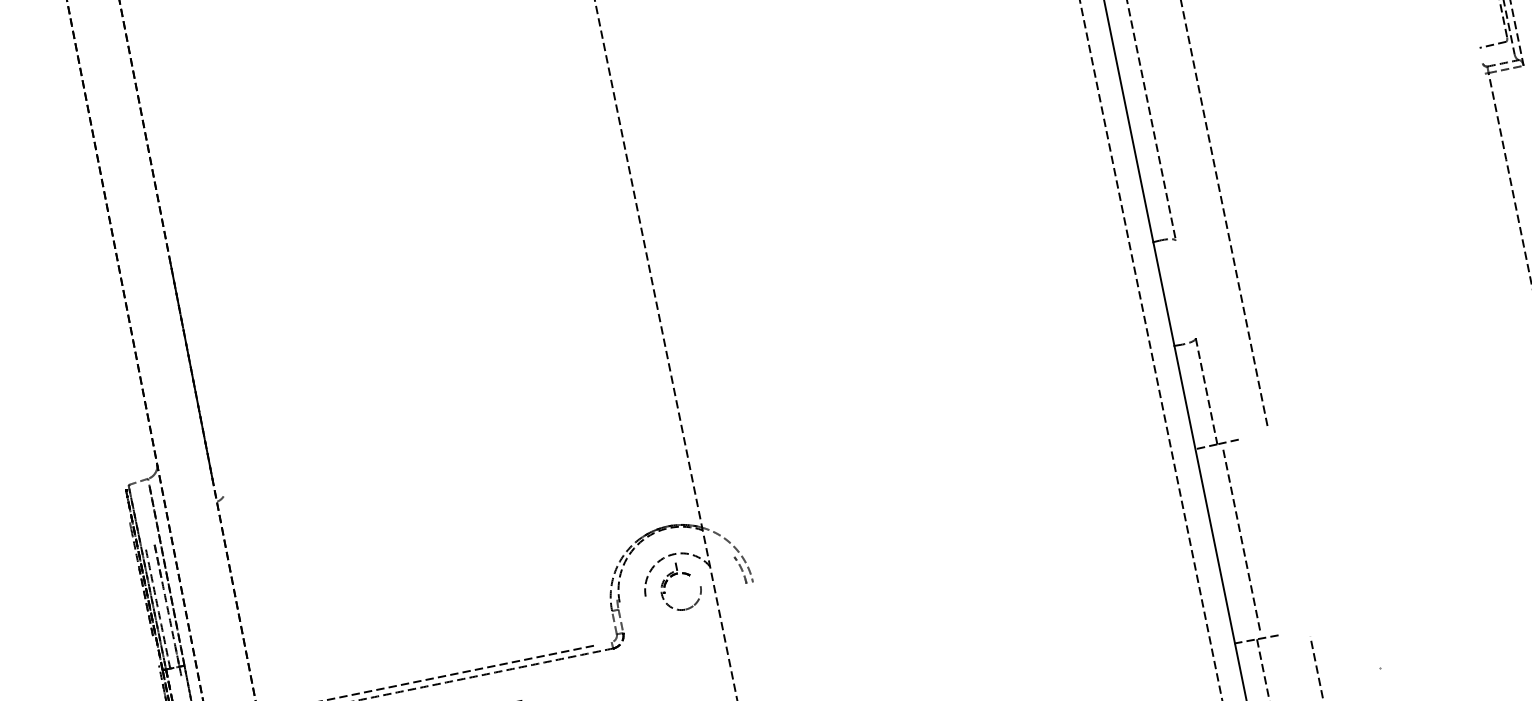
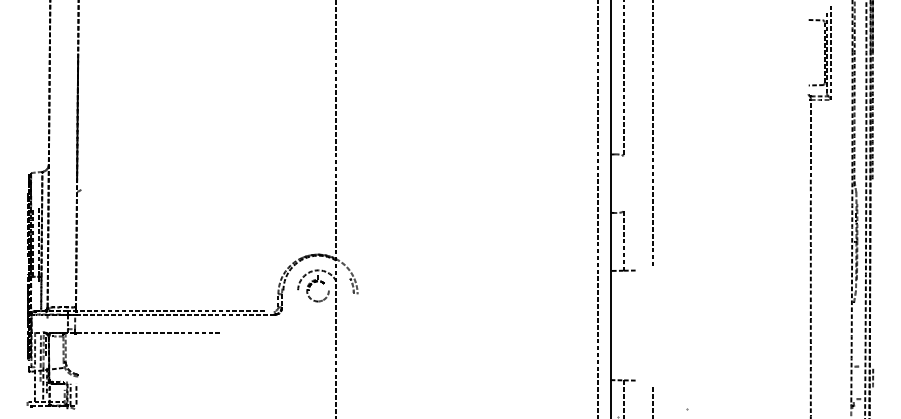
line: (1242, 540) -> (626, 325), removed

